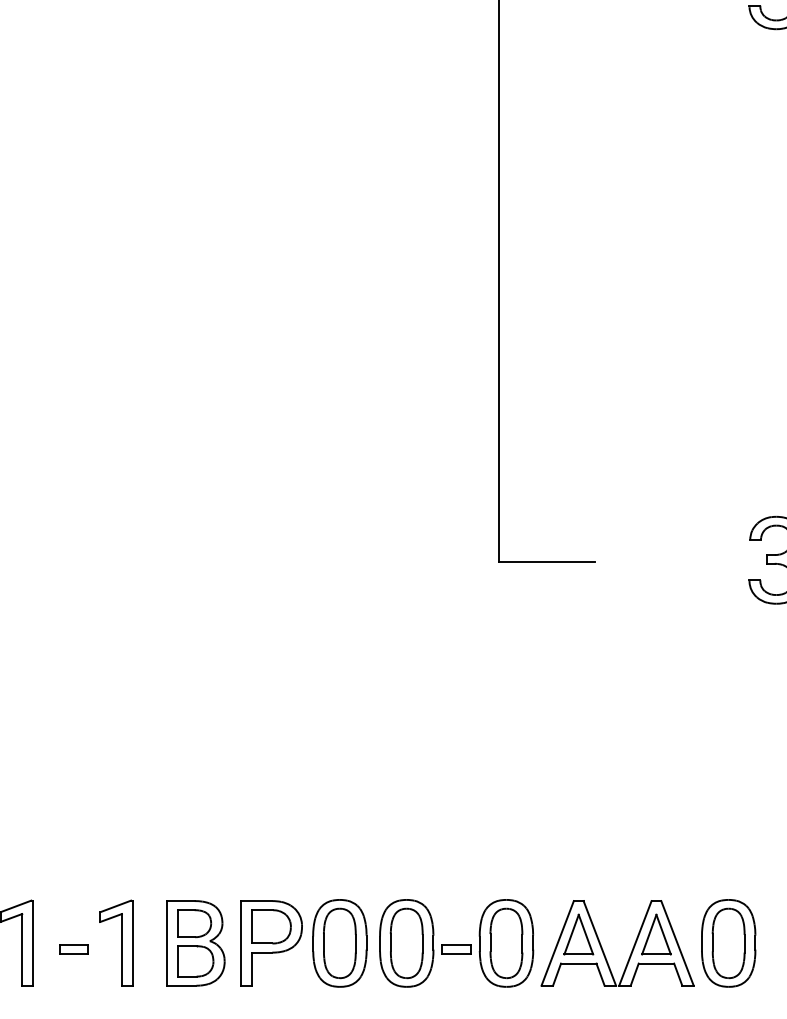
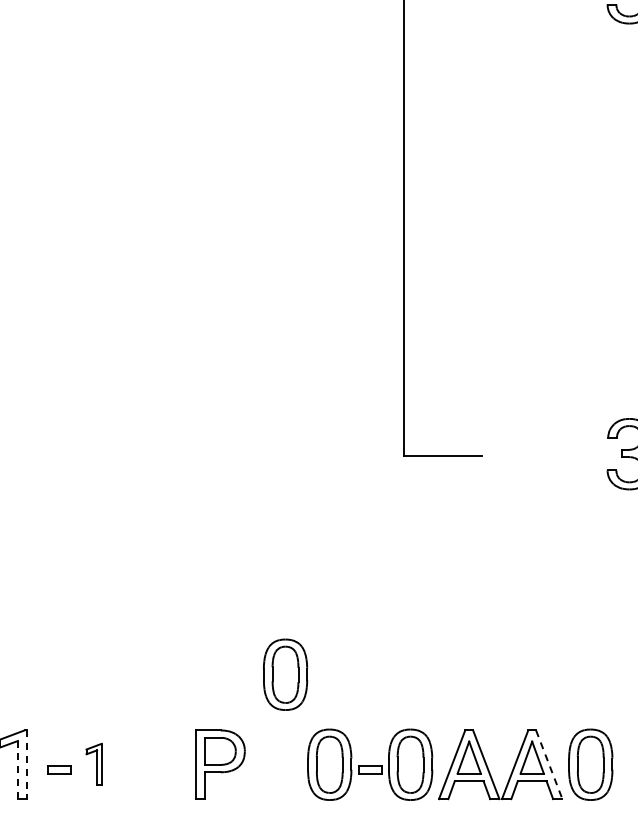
part: (116, 943) -> (94, 764), size x0.6
part: (195, 943) -> (158, 764), removed
part: (339, 943) -> (285, 674), moved
line: (677, 943) -> (549, 764), solid -> dashed
line: (32, 944) -> (26, 765), solid -> dashed
line: (21, 949) -> (17, 769), solid -> dashed

